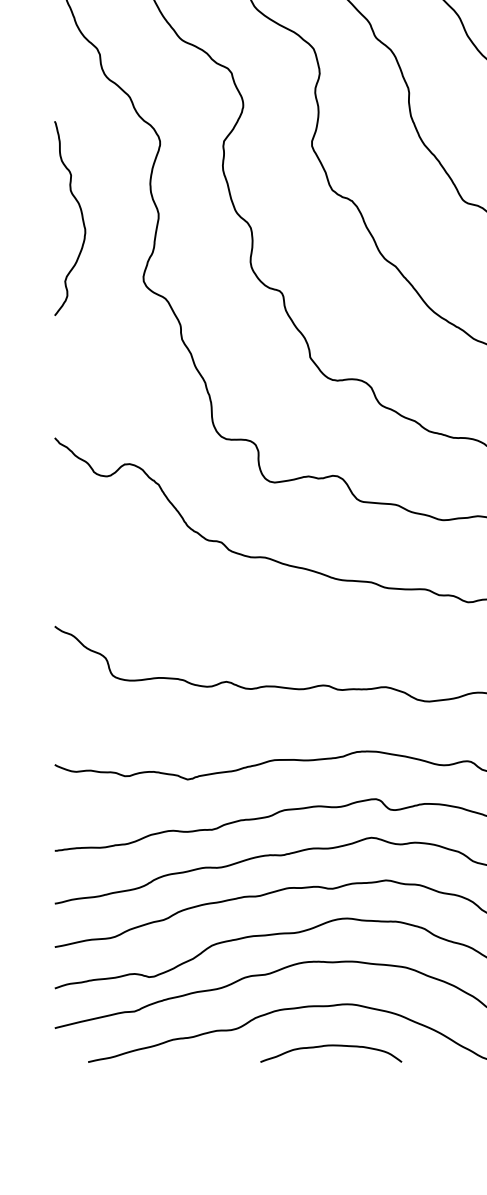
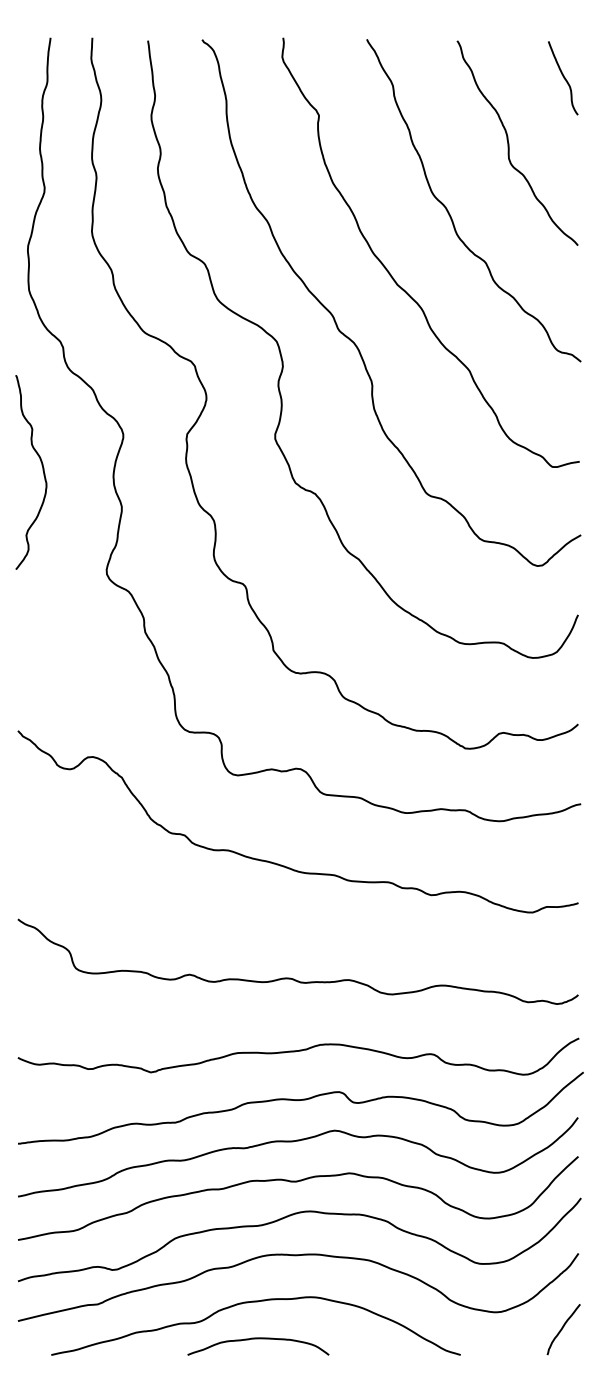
curve: (81, 216) -> (42, 470), moved
curve: (331, 1046) -> (258, 1339), moved

